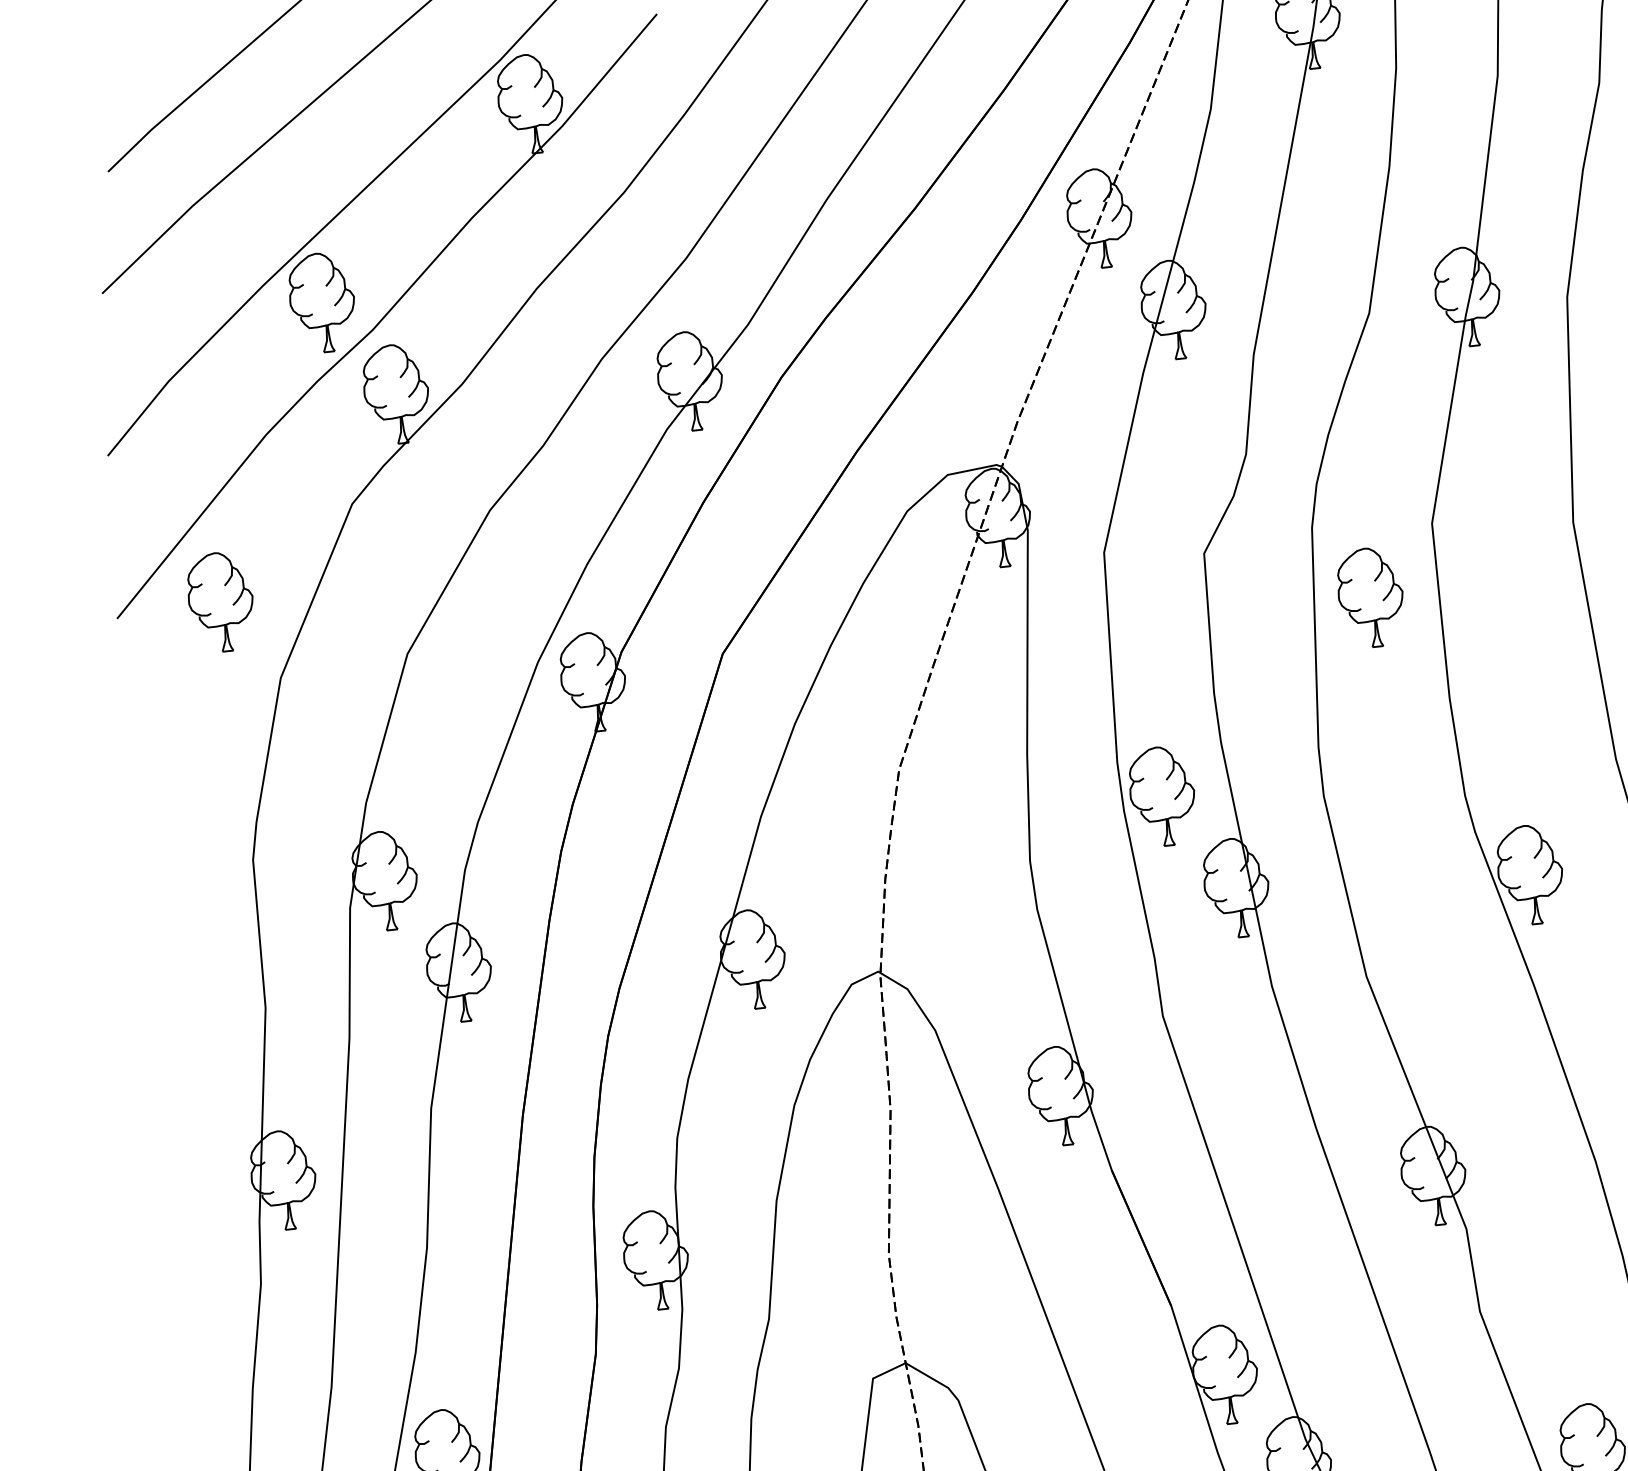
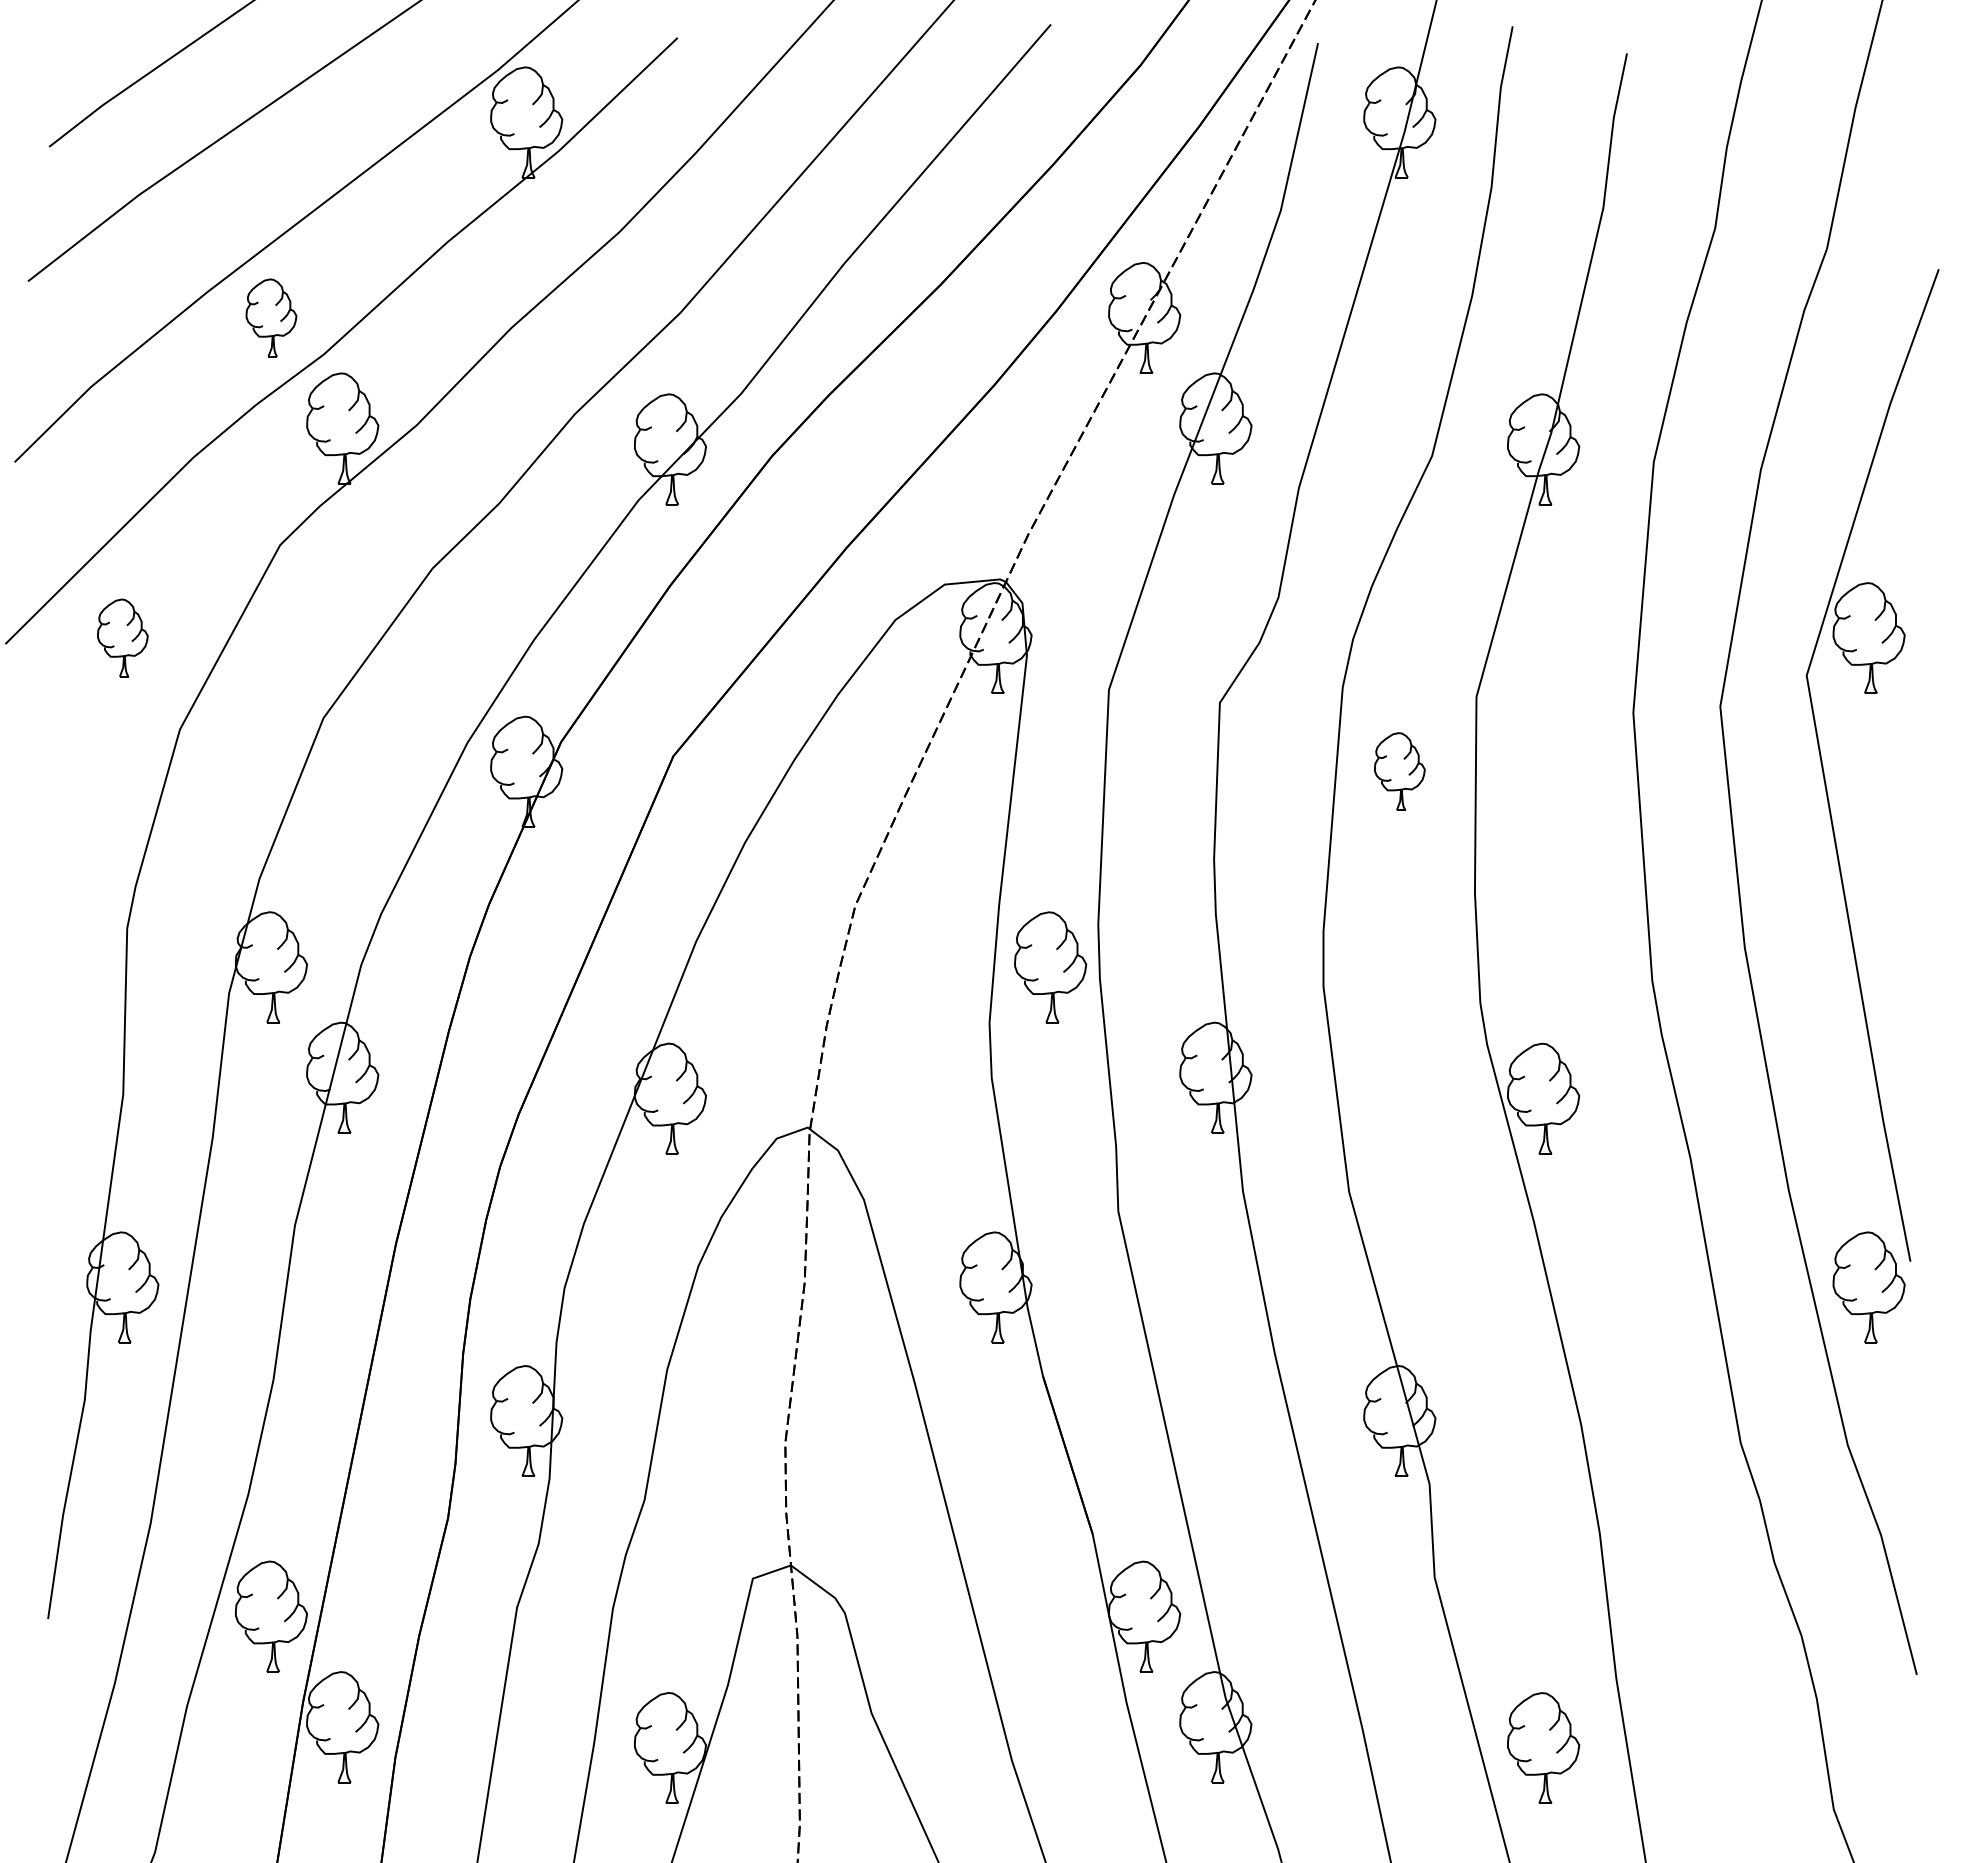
part: (322, 302) -> (271, 317), size x0.7
part: (1370, 597) -> (1399, 771), size x0.7
part: (220, 601) -> (122, 637), size x0.7
part: (1162, 796) -> (1050, 967), moved

